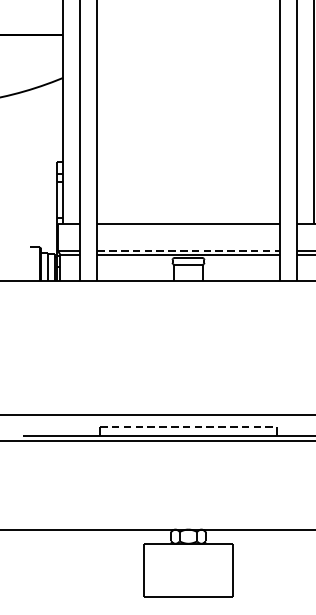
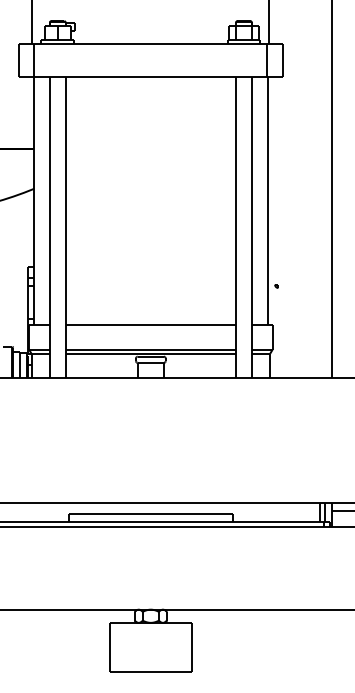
line: (188, 250) -> (150, 349), dashed -> solid
line: (189, 427) -> (151, 514), dashed -> solid

